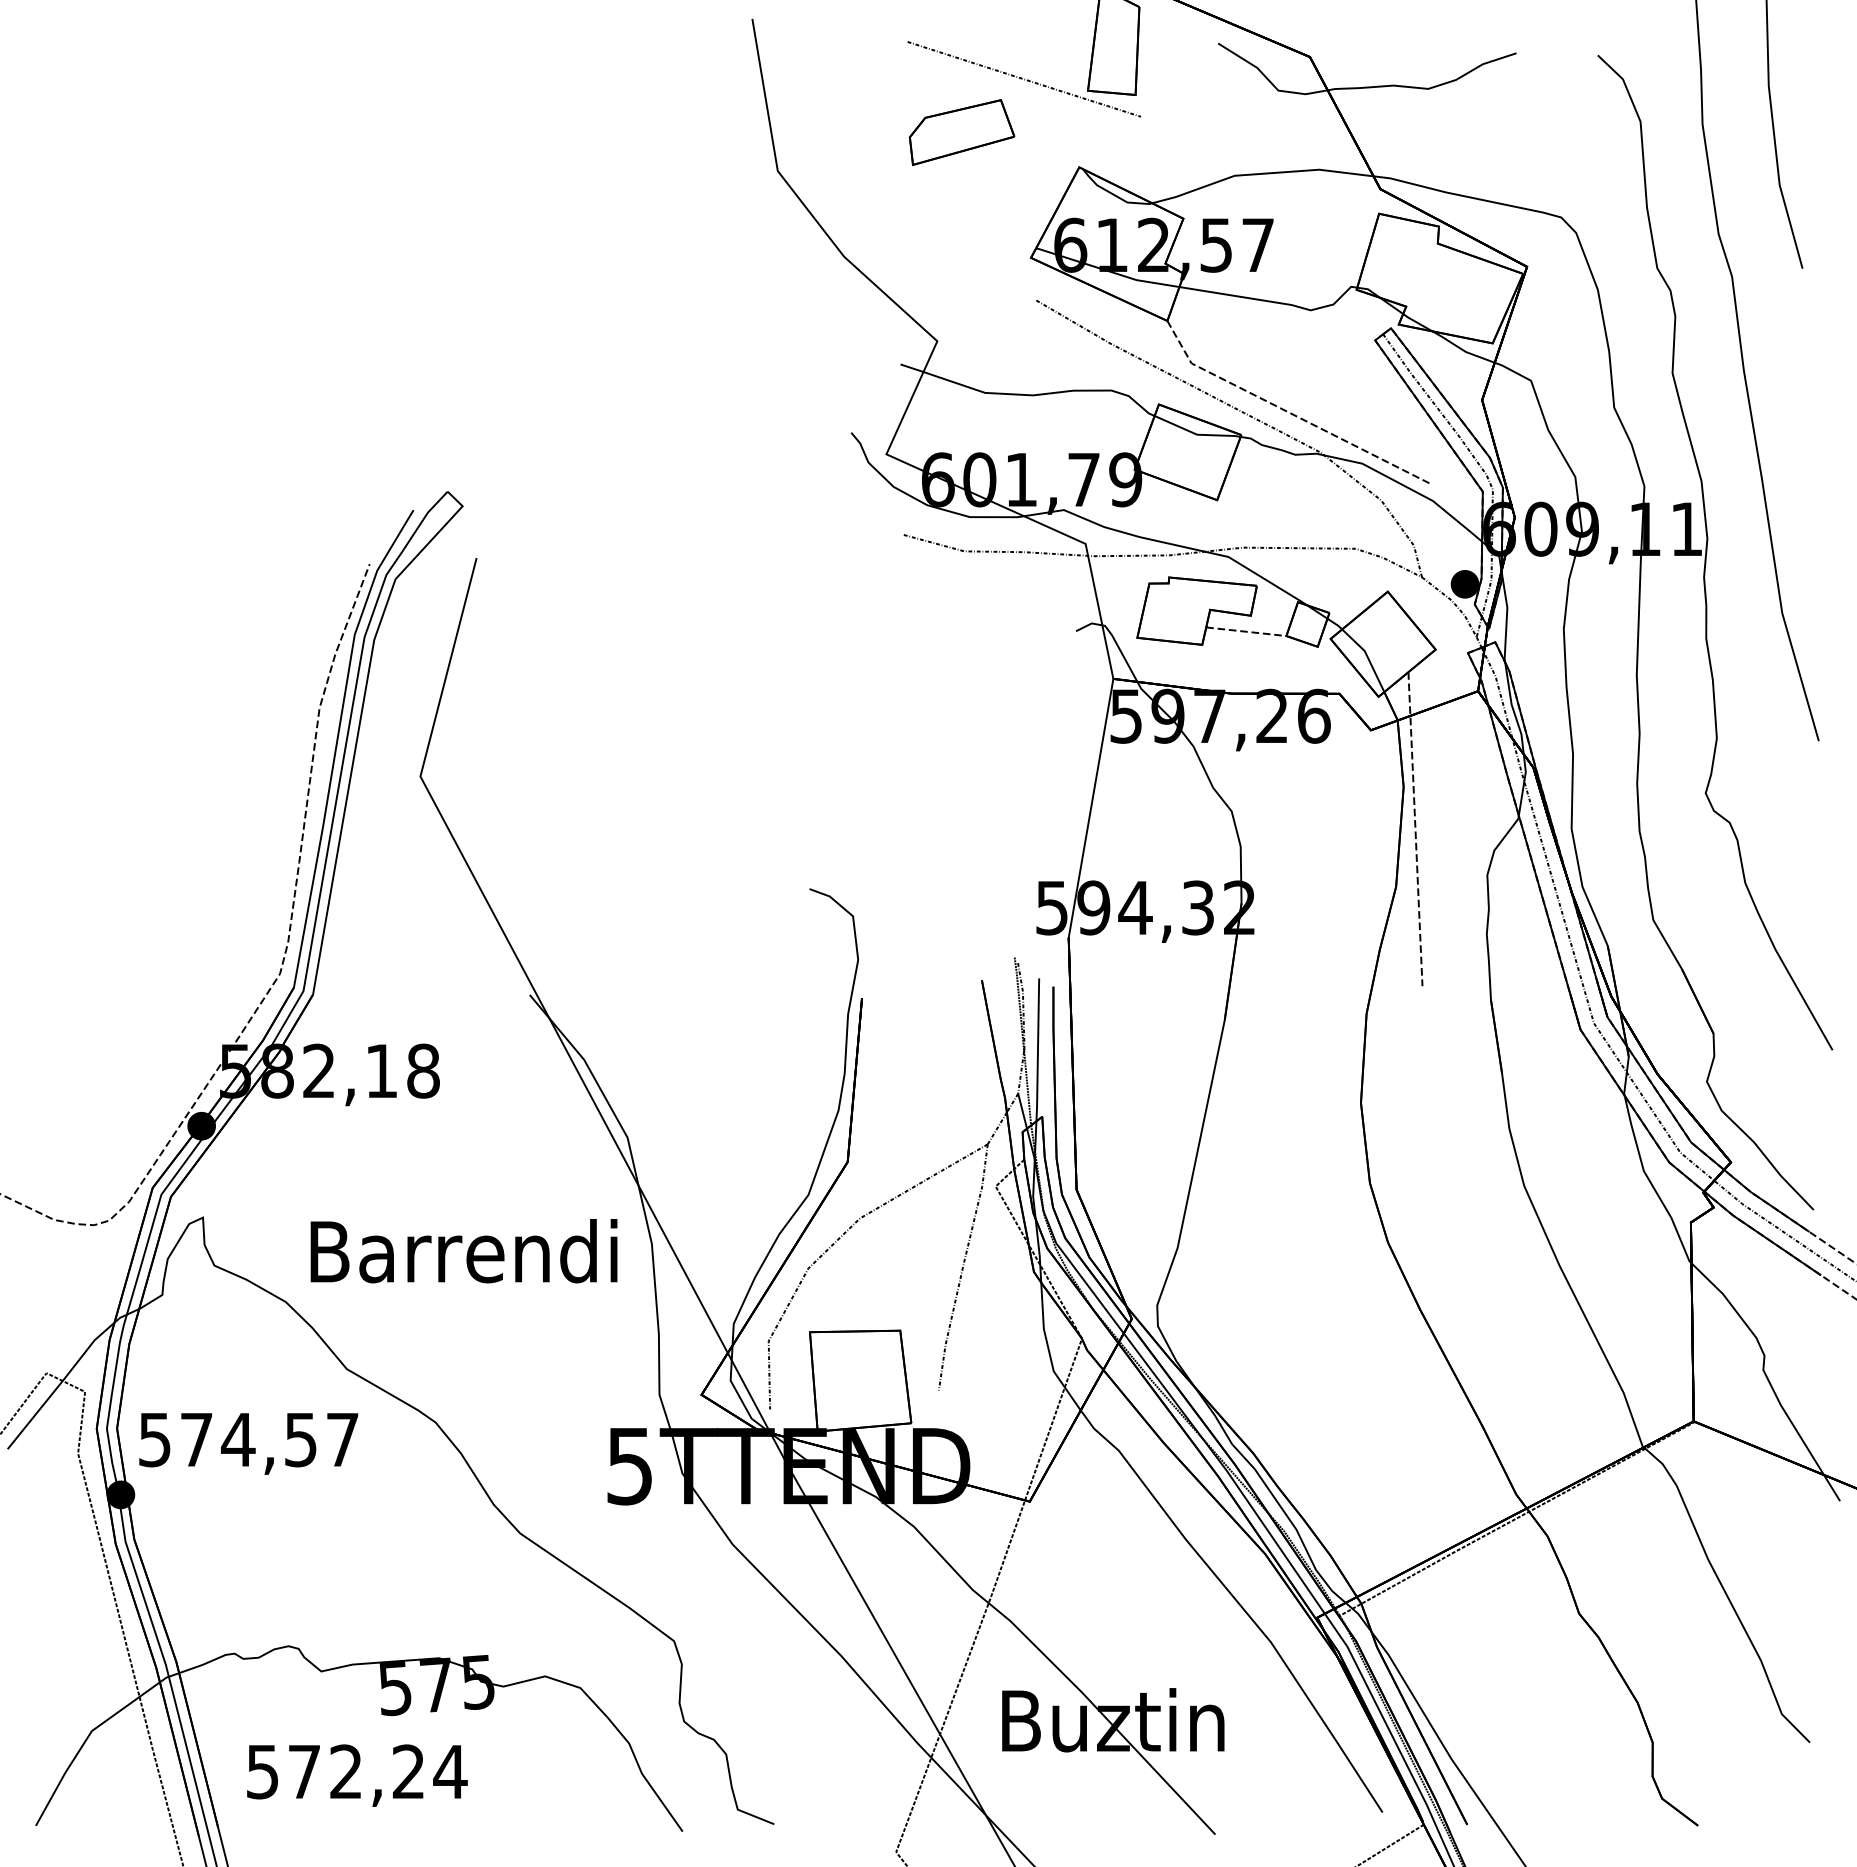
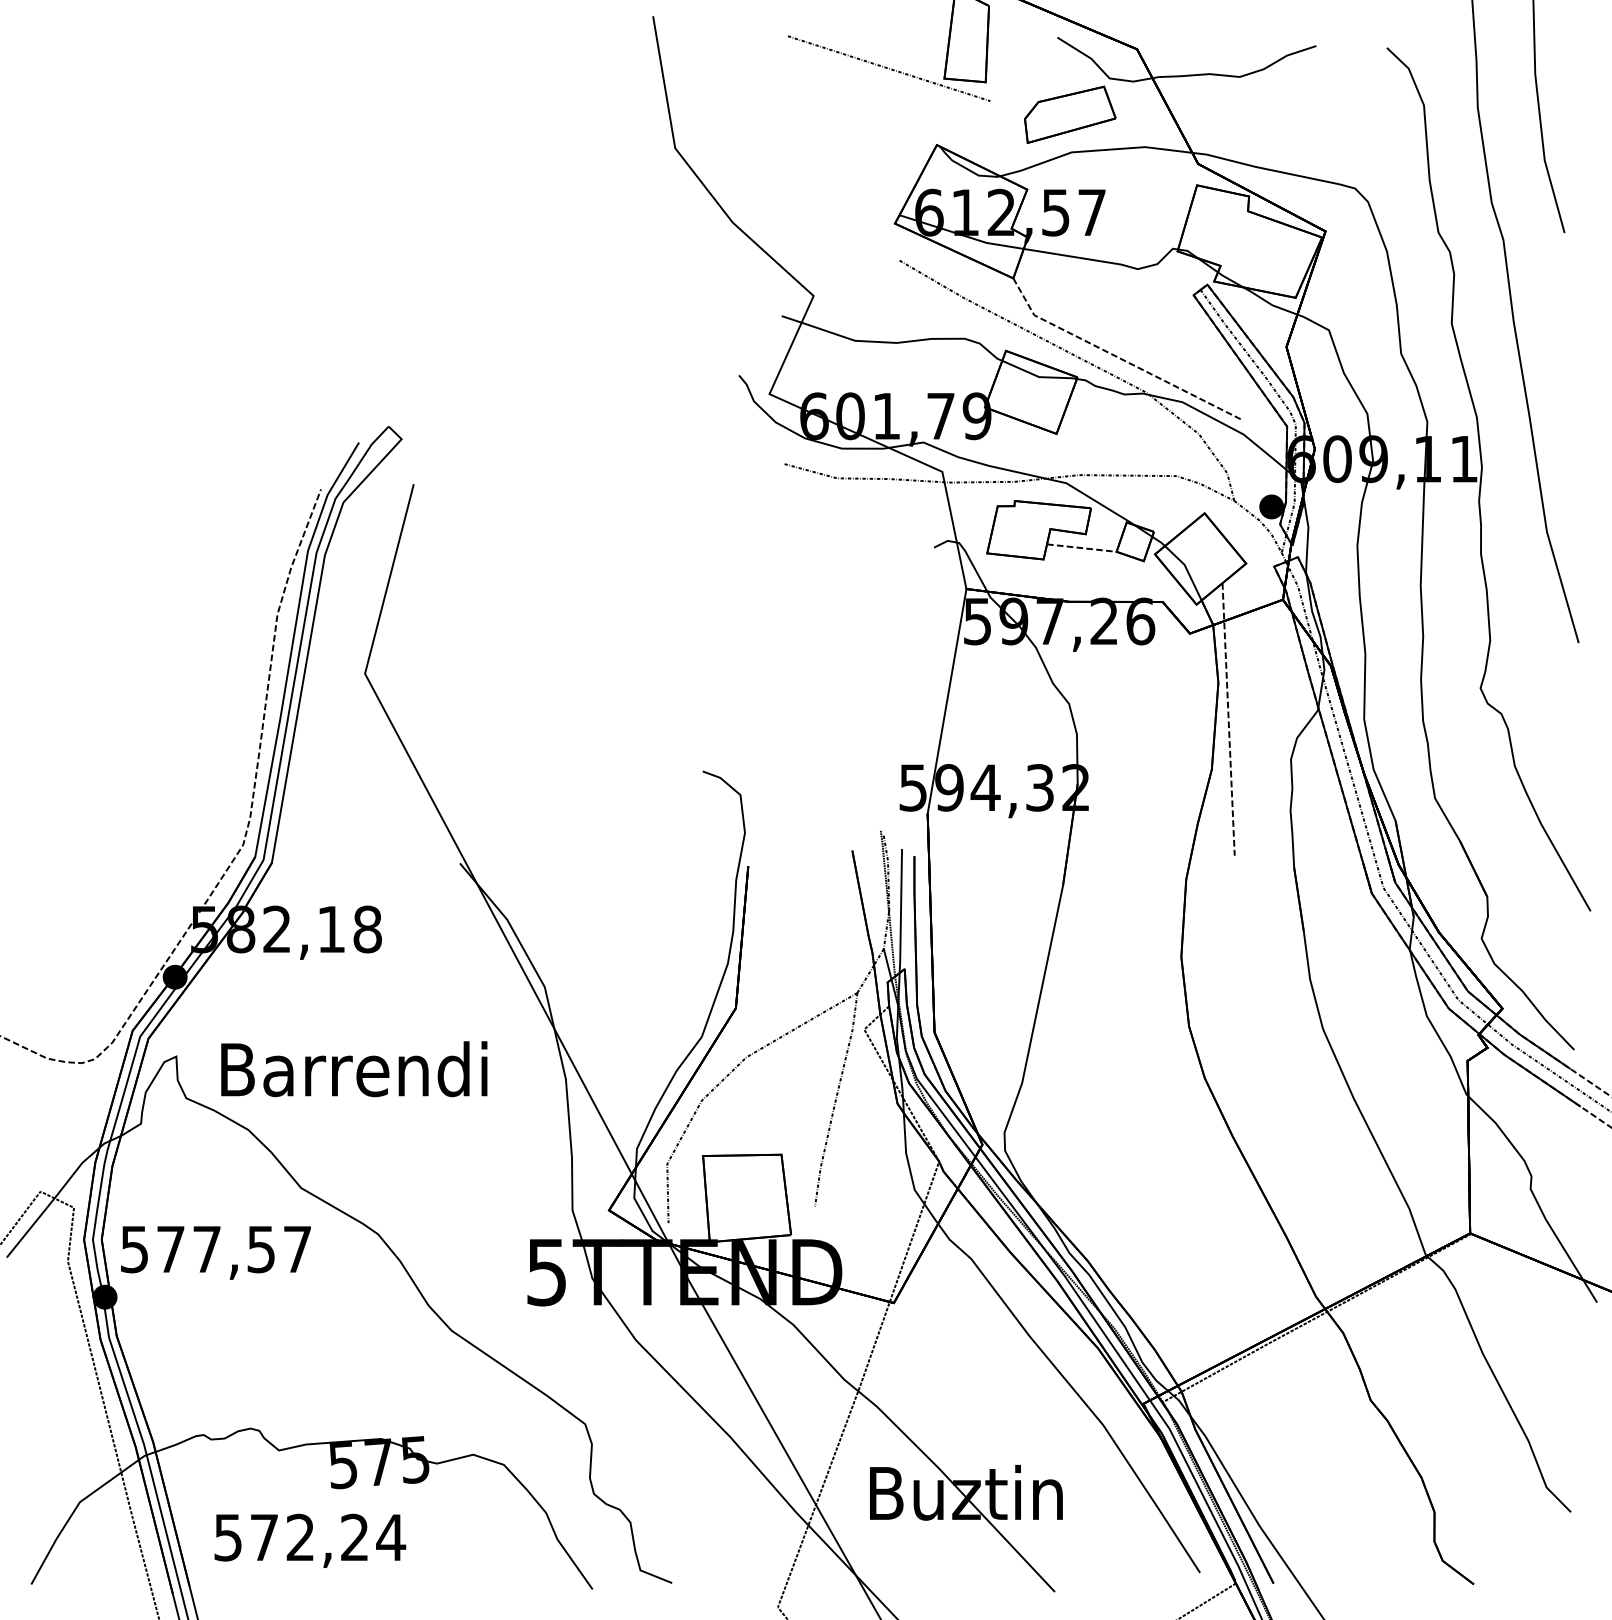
part: (961, 132) -> (1069, 114), moved
text: (463, 1251) -> (353, 1069), moved
text: (238, 1439) -> (207, 1249), 574,57 -> 577,57

